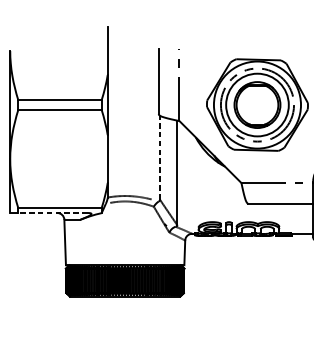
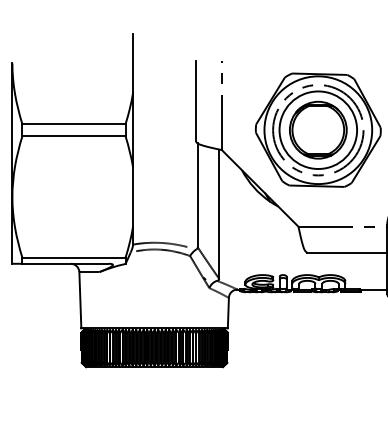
line: (159, 157) -> (197, 195), dashed -> solid
line: (52, 212) -> (64, 263), dashed -> solid

